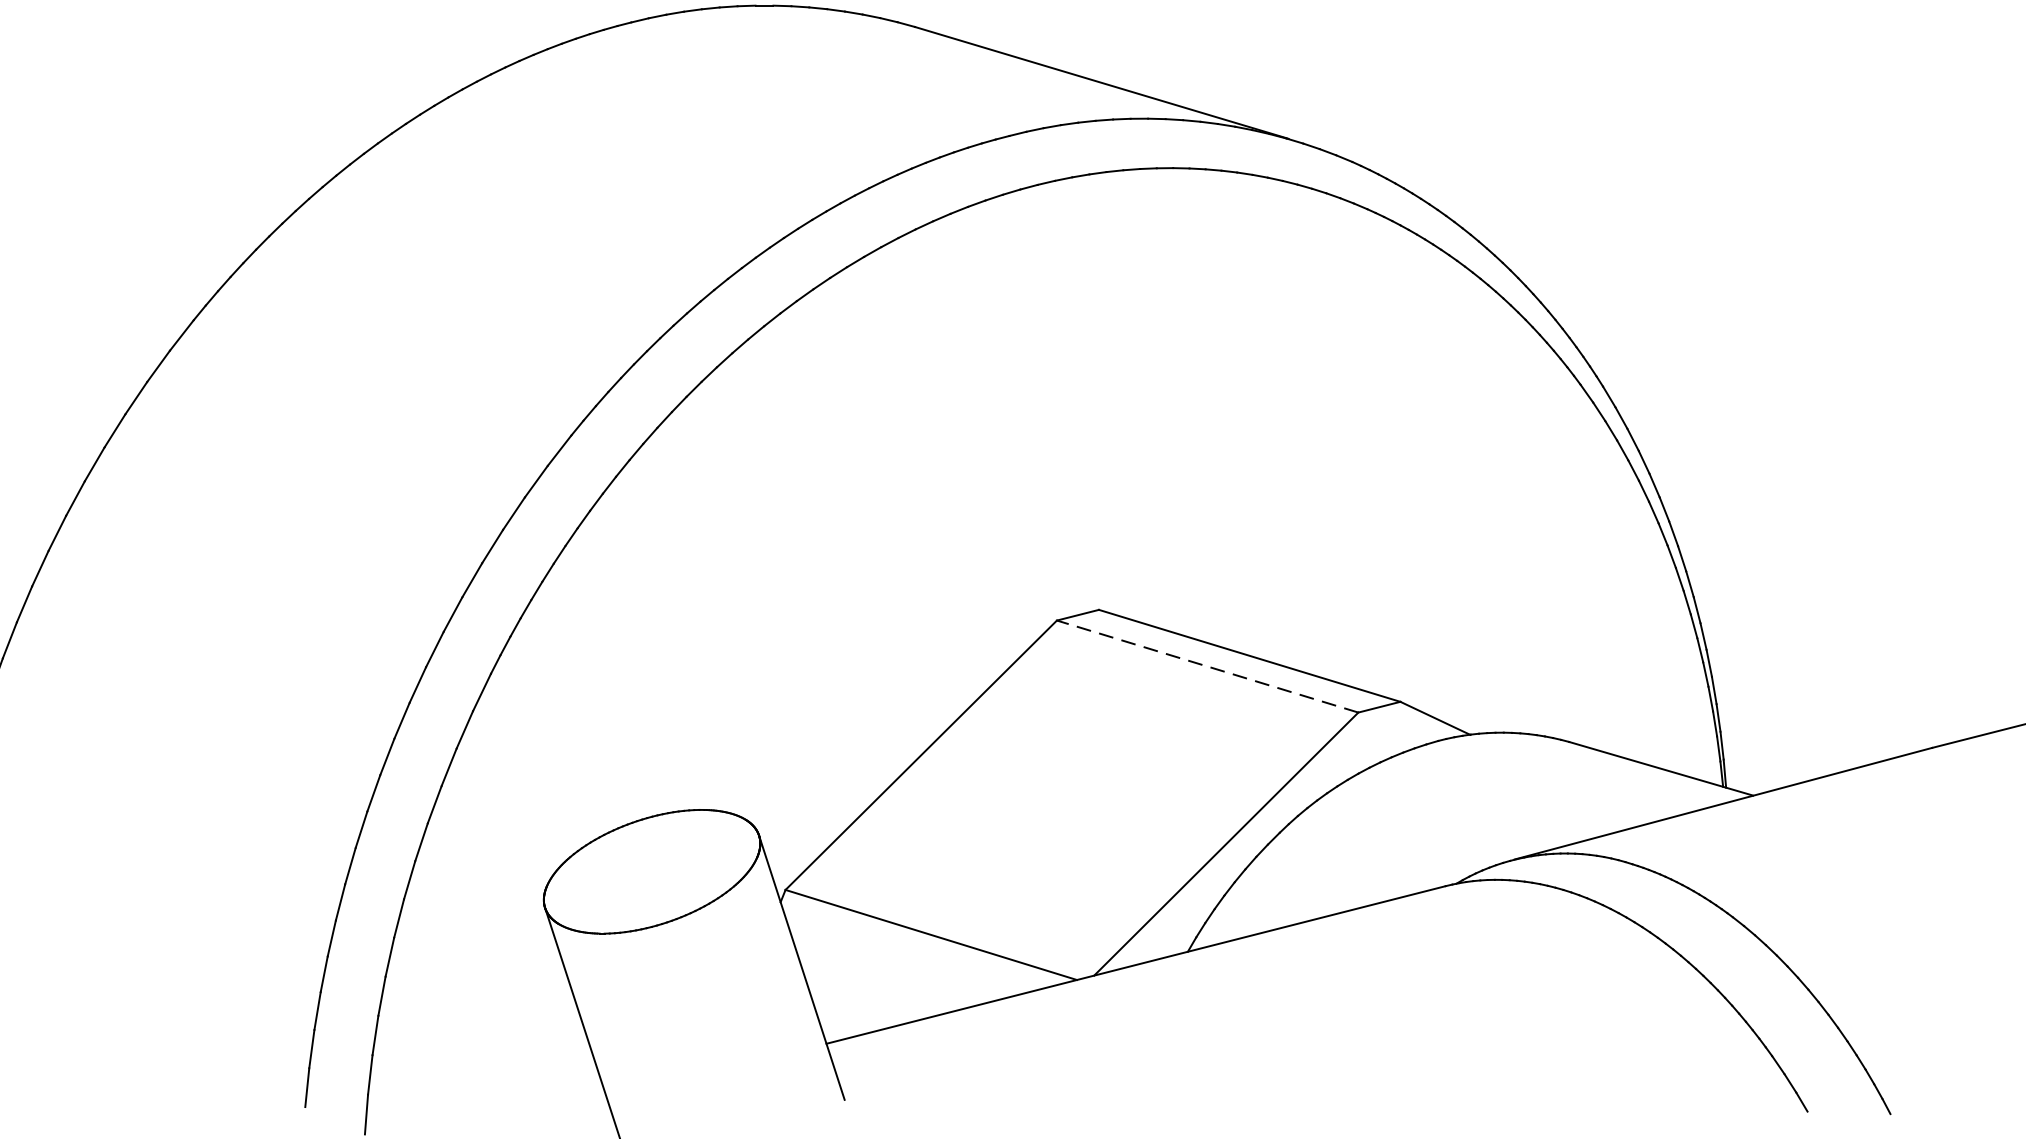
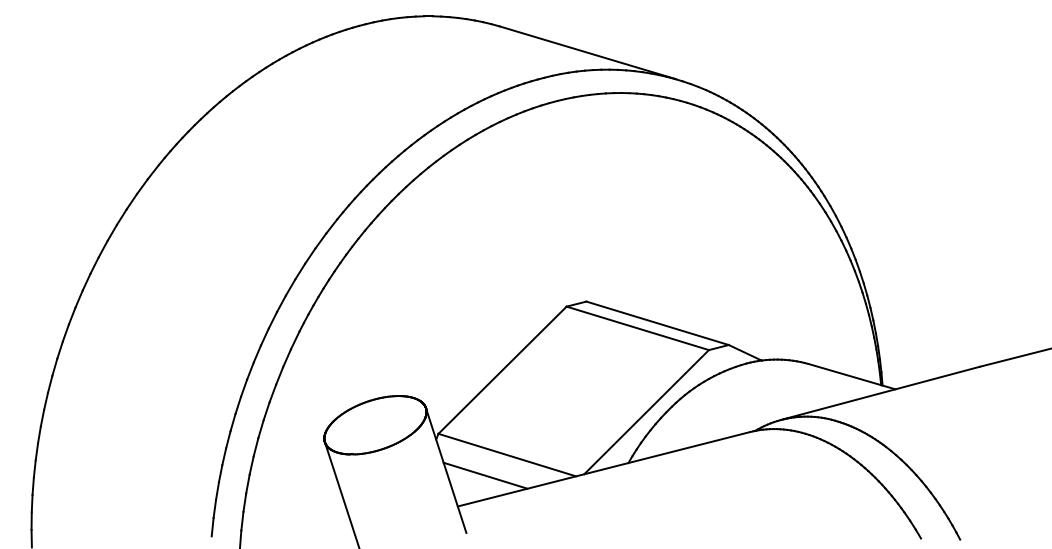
line: (1207, 666) -> (637, 328), dashed -> solid
line: (885, 978) -> (485, 475), added

